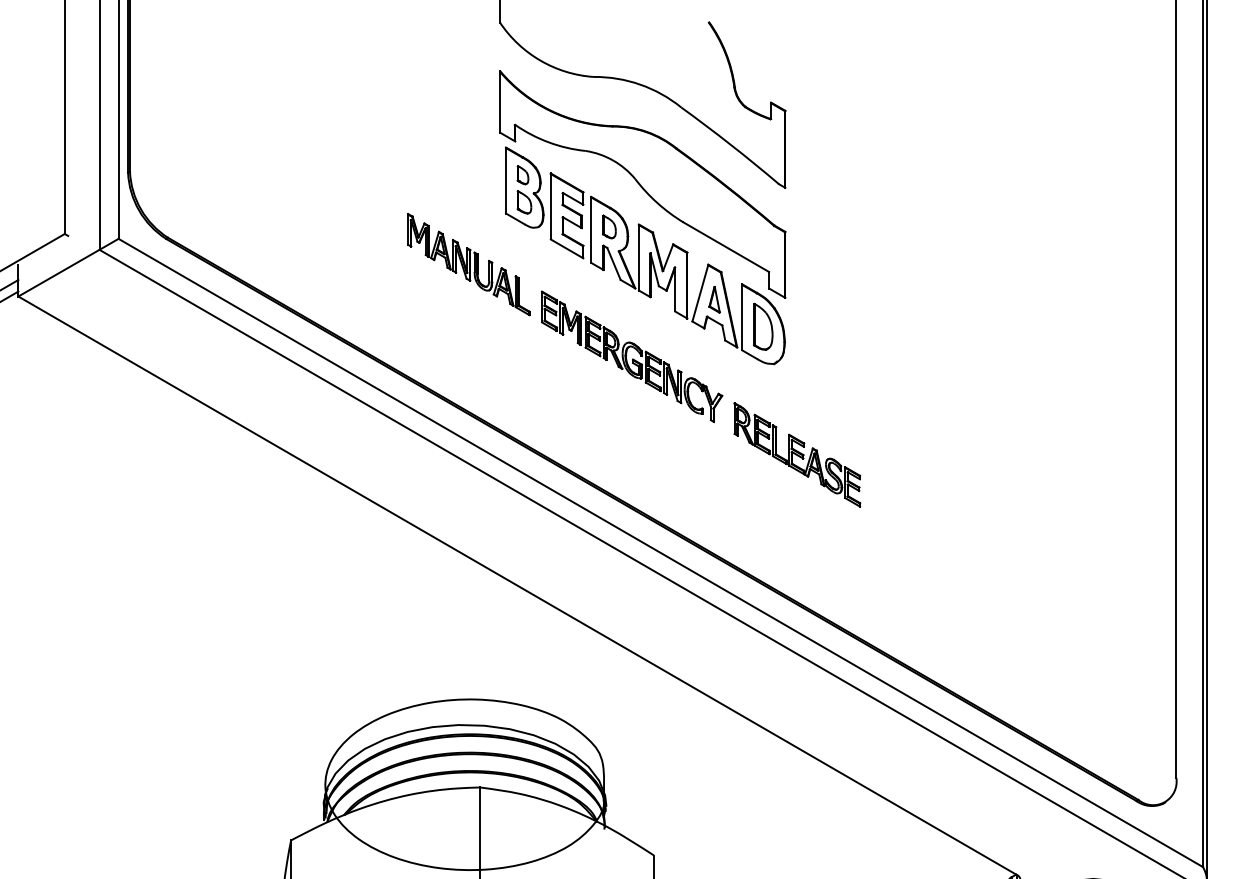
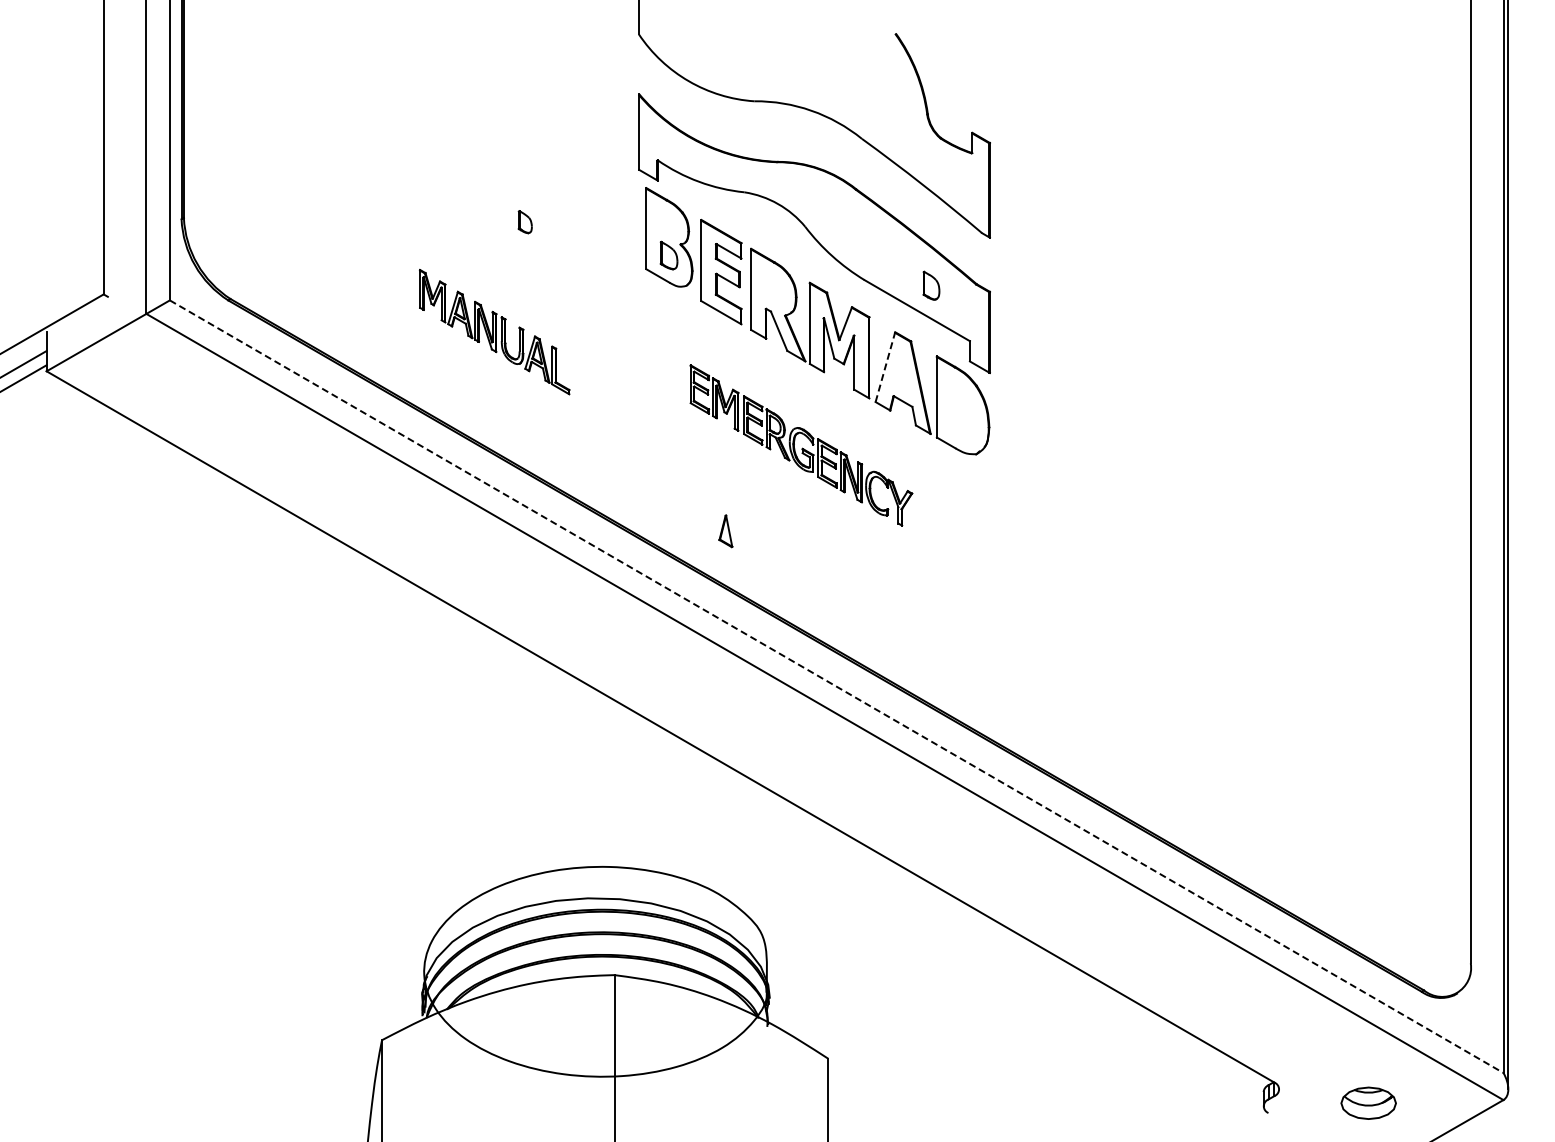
part: (522, 175) -> (524, 222), moved
part: (609, 226) -> (931, 285), moved
part: (468, 264) -> (494, 331), moved
line: (700, 292) -> (885, 366), solid -> dashed
part: (714, 299) -> (725, 531), moved
part: (763, 326) -> (962, 408), removed
part: (797, 454) -> (1004, 565), removed
line: (660, 552) -> (836, 686), solid -> dashed

